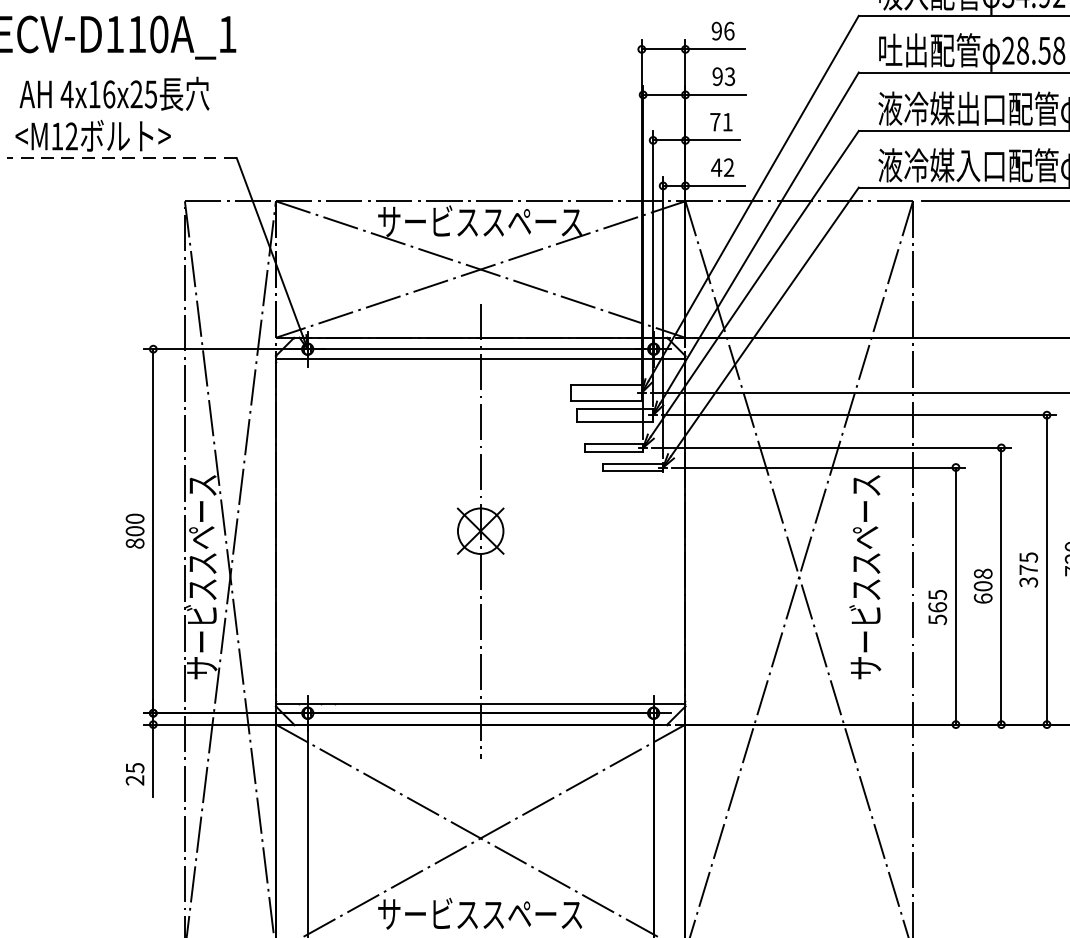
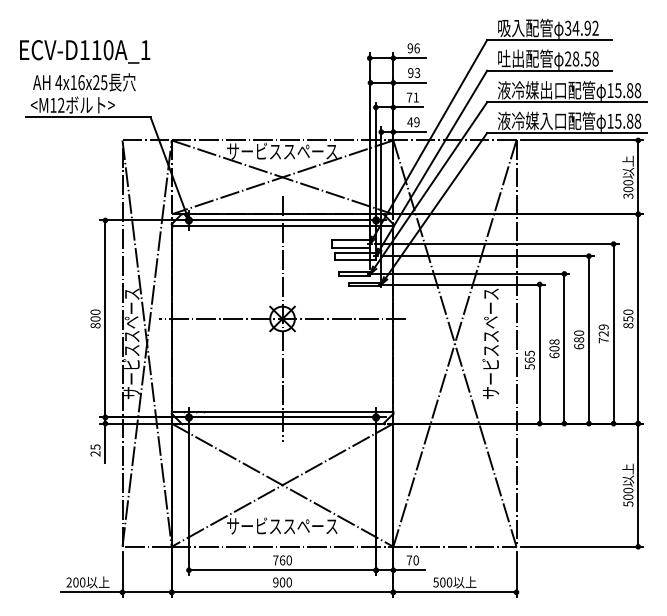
line: (120, 158) -> (87, 117), dashed -> solid
text: (728, 168) -> (416, 122), 42 -> 49
line: (480, 530) -> (282, 318), added
text: (1029, 569) -> (579, 339), 375 -> 680

